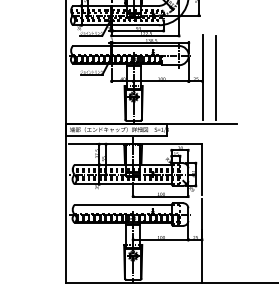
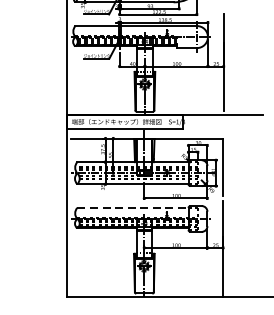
line: (216, 77) -> (239, 62), removed
line: (123, 204) -> (133, 207), solid -> dashed

